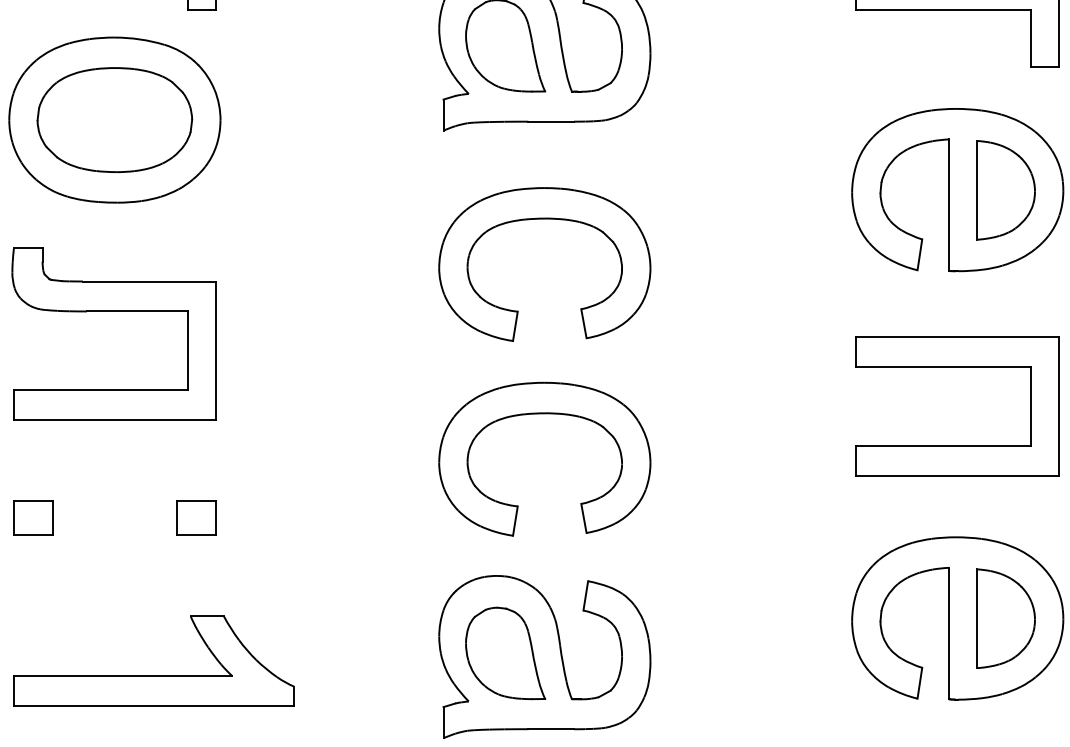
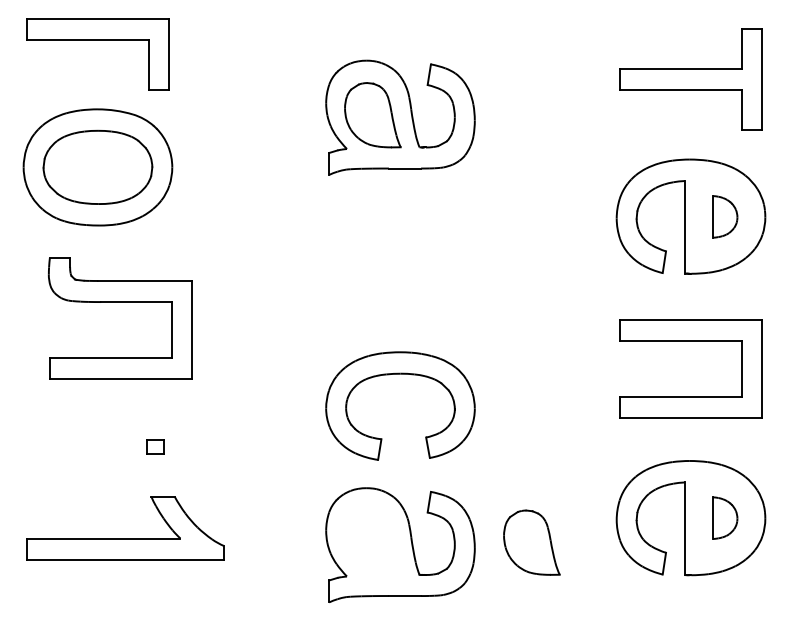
part: (1006, 189) -> (725, 216), size x0.6
part: (544, 219) -> (400, 237), removed
part: (114, 312) -> (120, 302), moved
part: (33, 516) -> (40, 446), removed
part: (196, 516) -> (155, 446), size x0.6
part: (1006, 617) -> (725, 517), size x0.6
part: (505, 653) -> (531, 542), moved
part: (154, 675) -> (125, 538), moved

